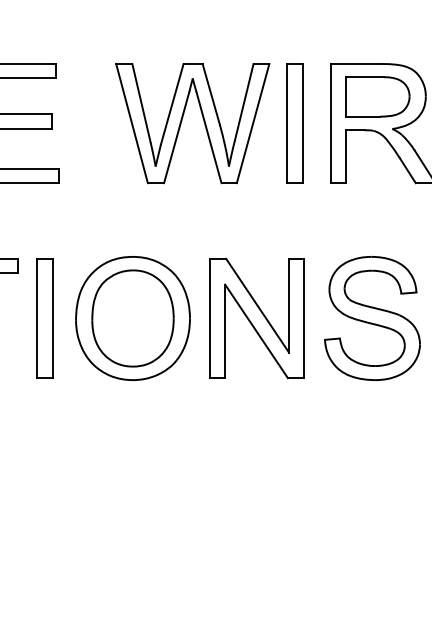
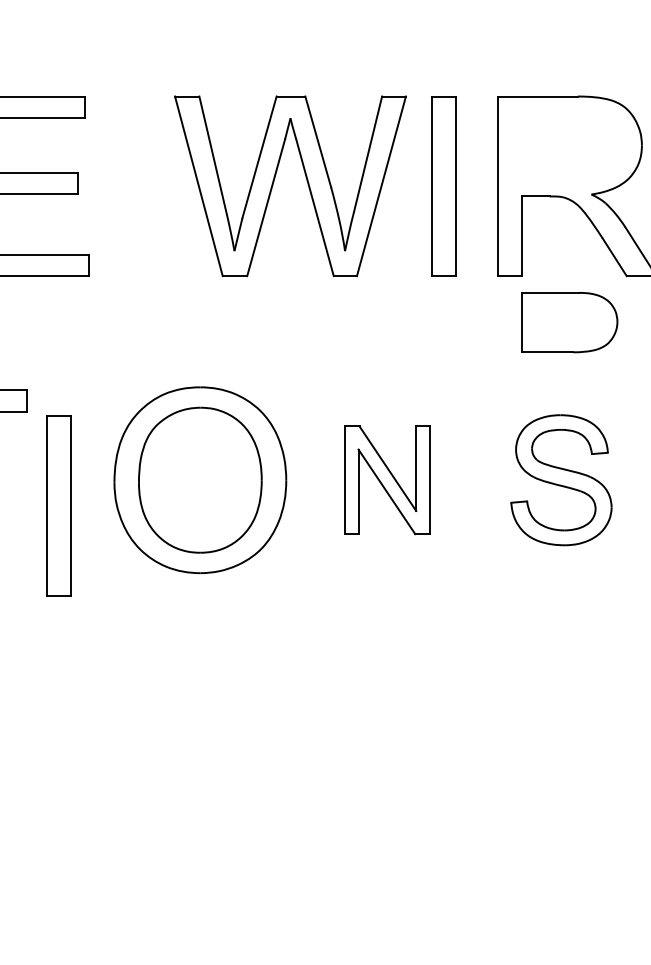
part: (377, 96) -> (569, 321), moved
part: (44, 318) -> (57, 505), moved
part: (256, 318) -> (386, 480), size x0.6
part: (372, 318) -> (561, 480), size x0.7

